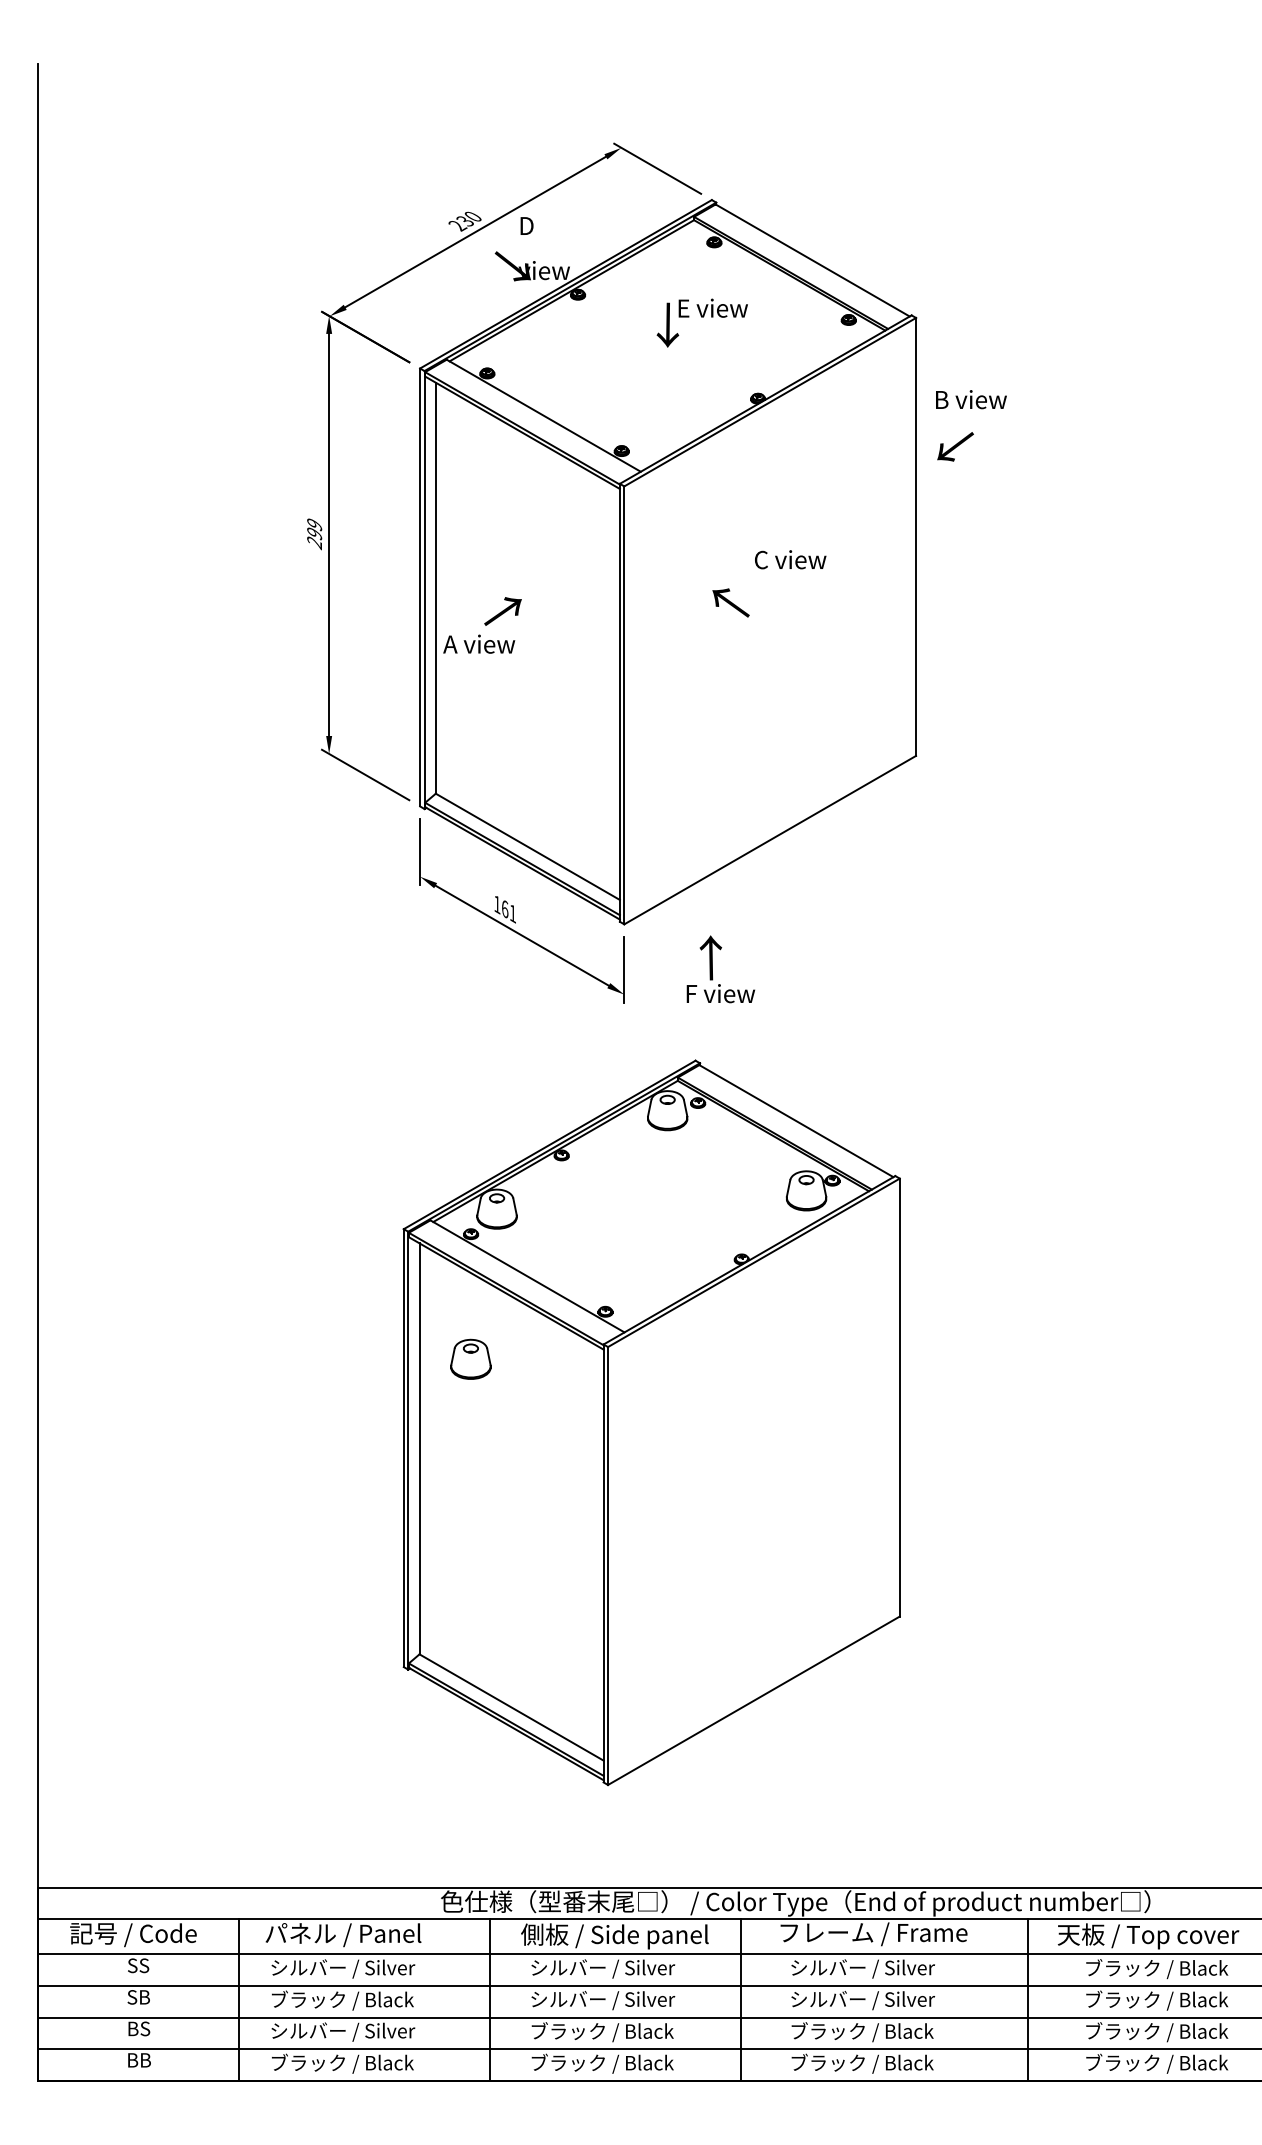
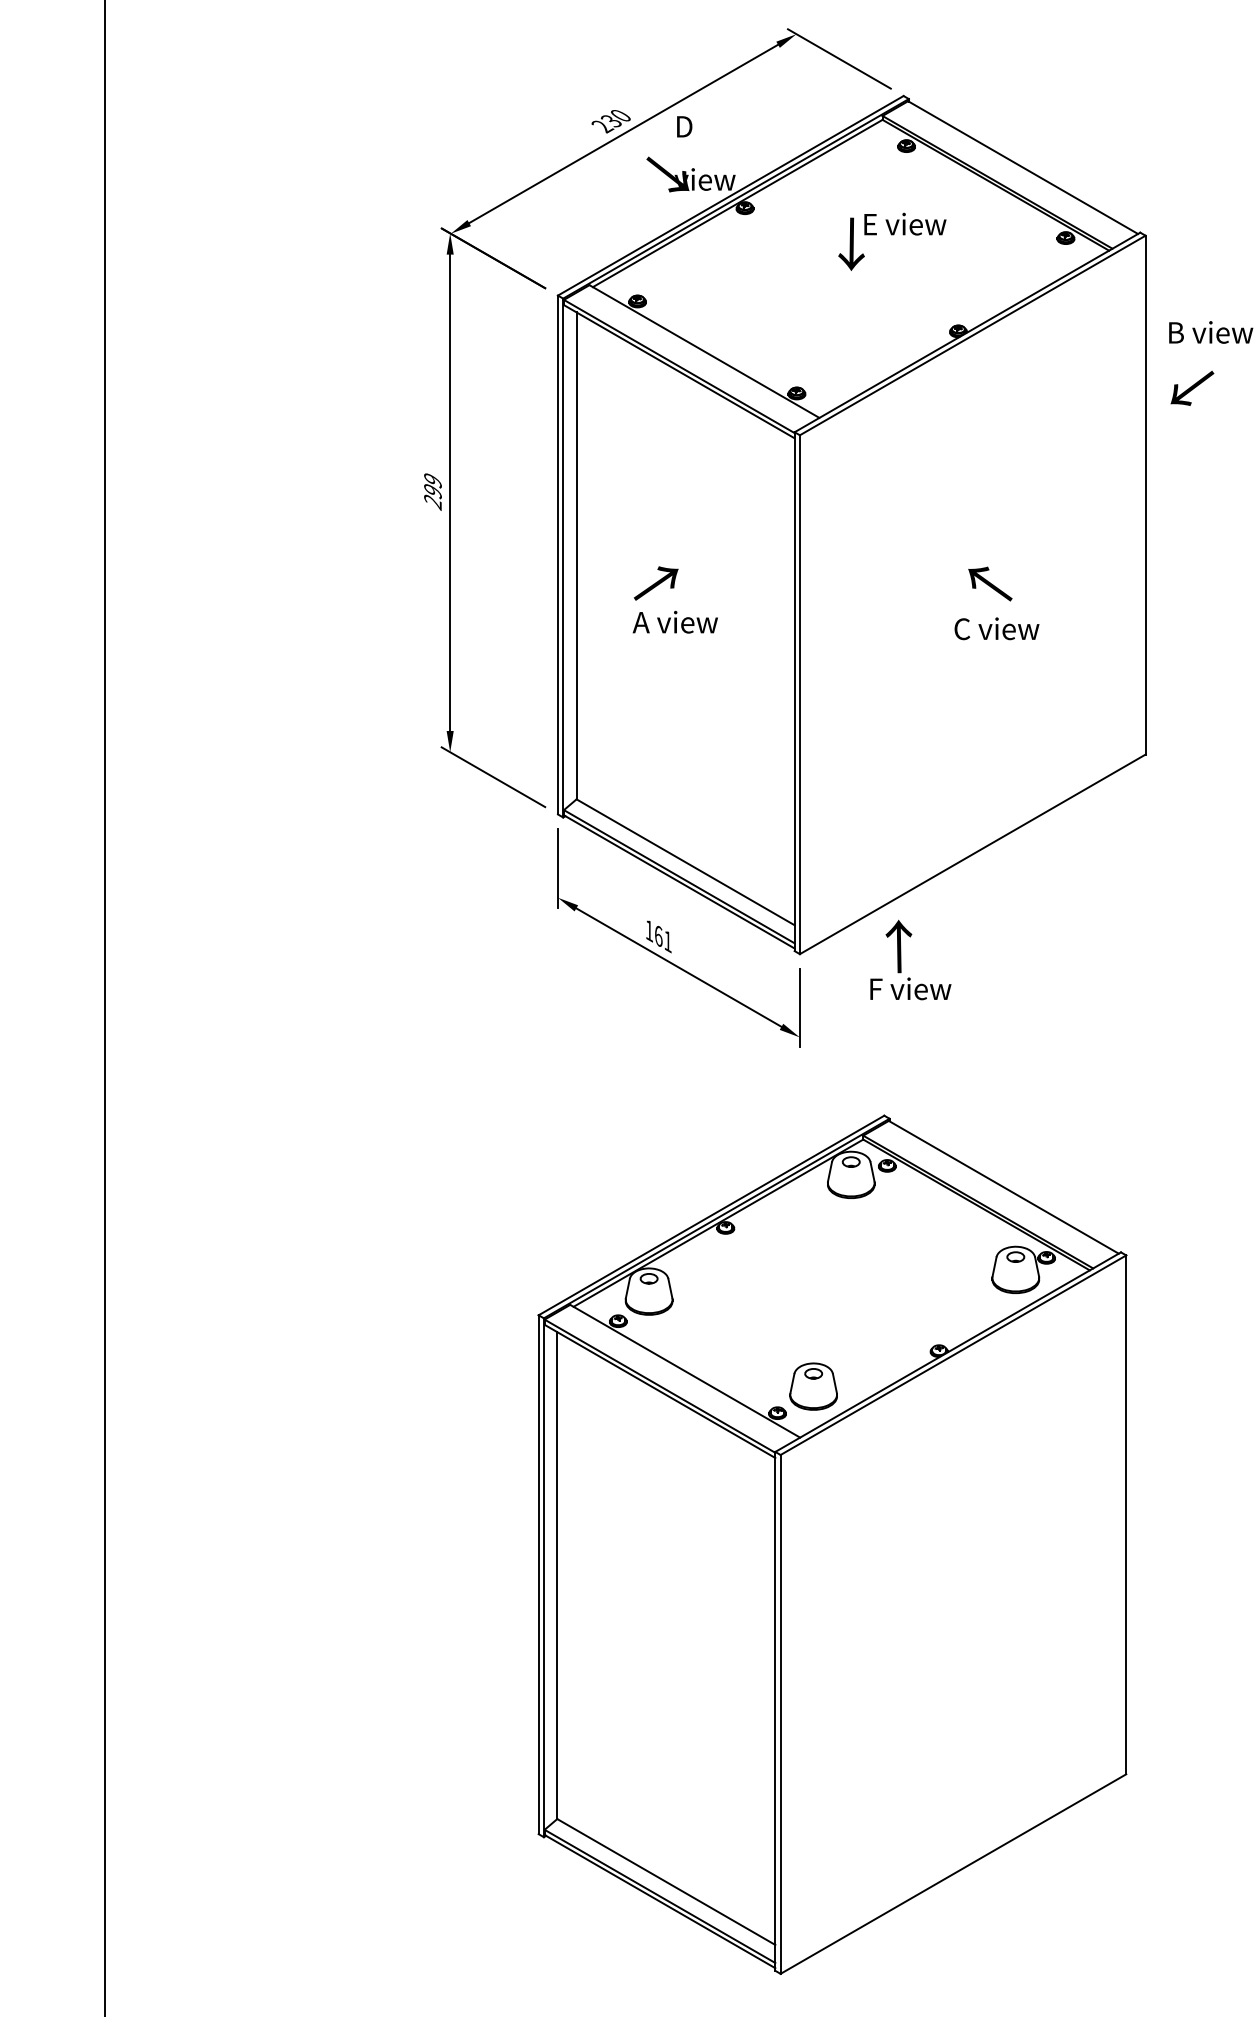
text: (790, 559) -> (996, 628), moved
text: (730, 602) -> (989, 583), moved
text: (479, 643) -> (675, 621), moved
text: (720, 969) -> (910, 960), moved
part: (470, 1358) -> (813, 1385), moved

